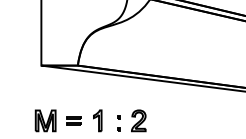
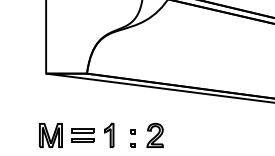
part: (73, 120) -> (82, 135), size x1.4

